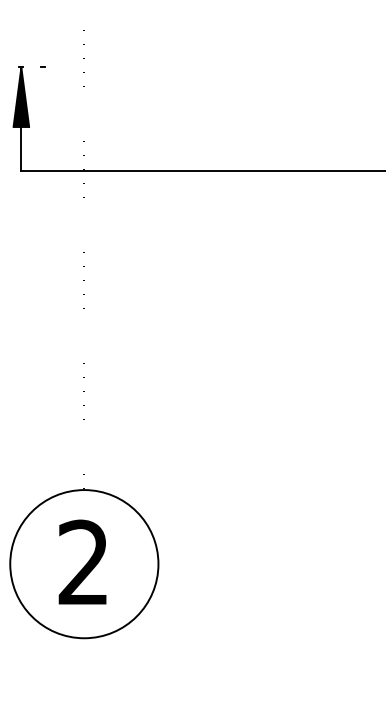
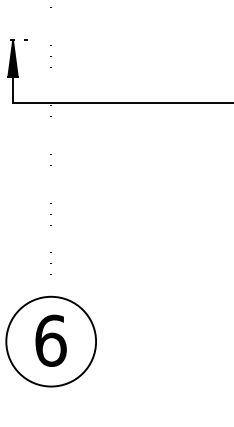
text: (83, 562) -> (50, 340), 2 -> 6

